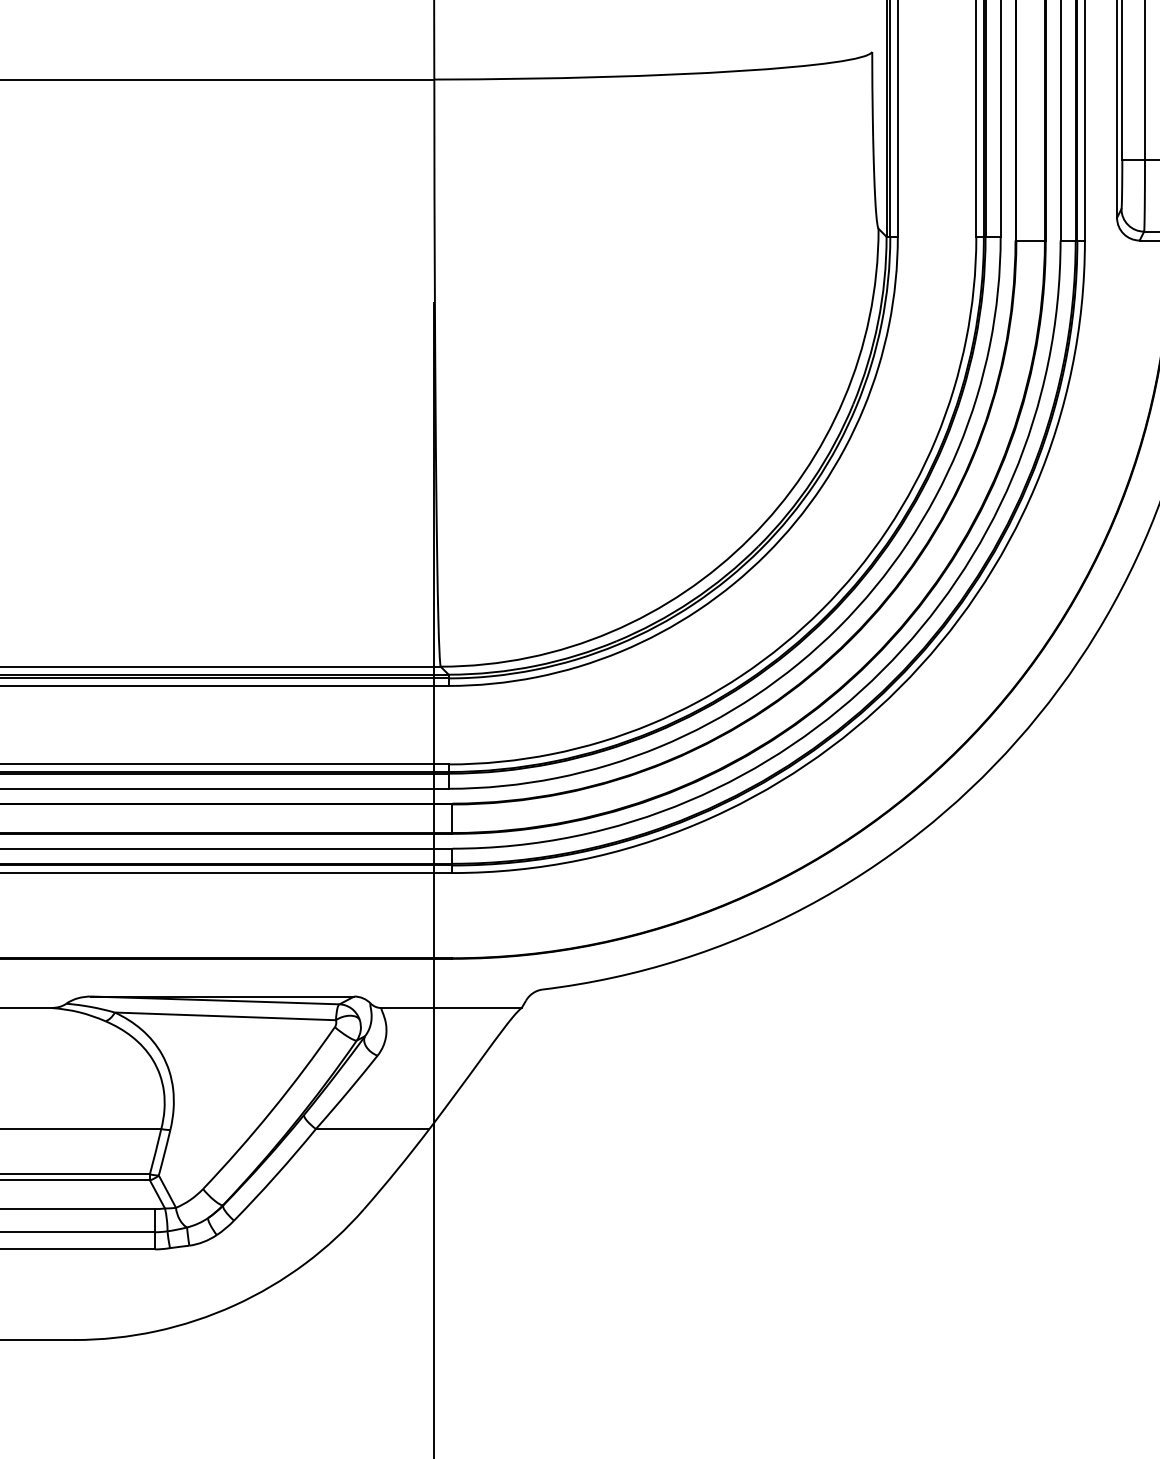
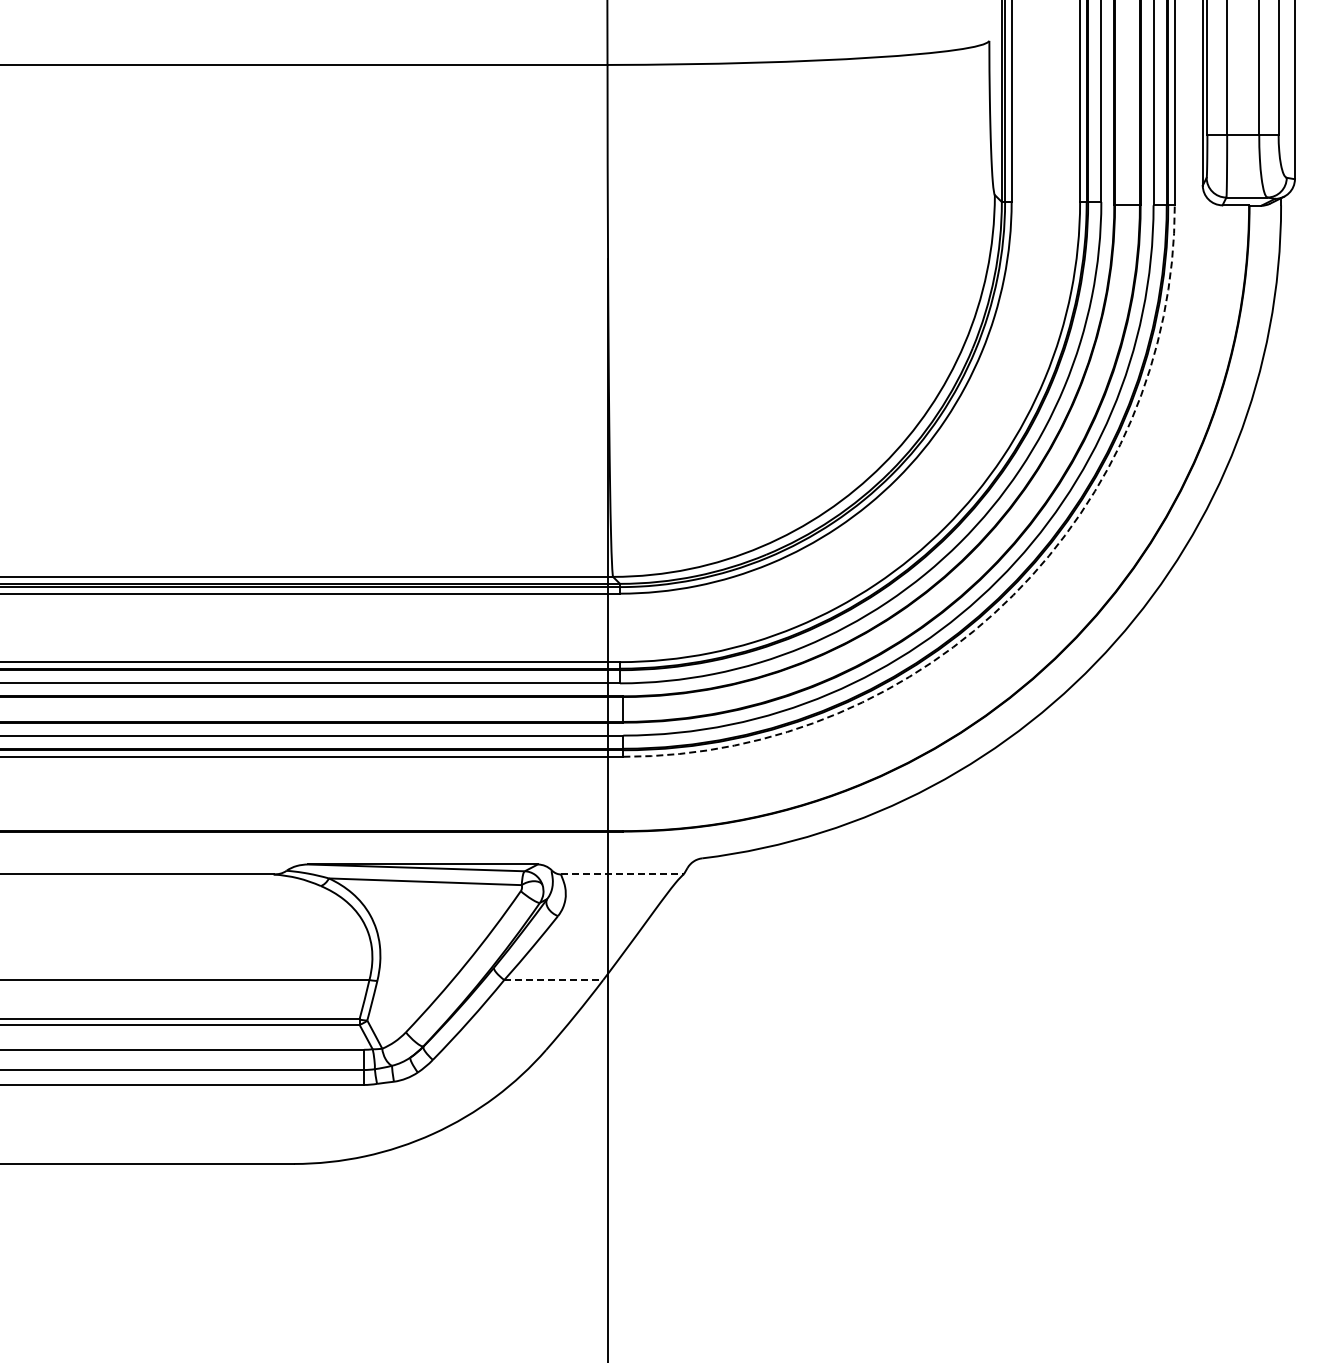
arc: (899, 688) -> (1013, 595), solid -> dashed
line: (452, 1008) -> (623, 874), solid -> dashed
line: (373, 1129) -> (554, 980), solid -> dashed

